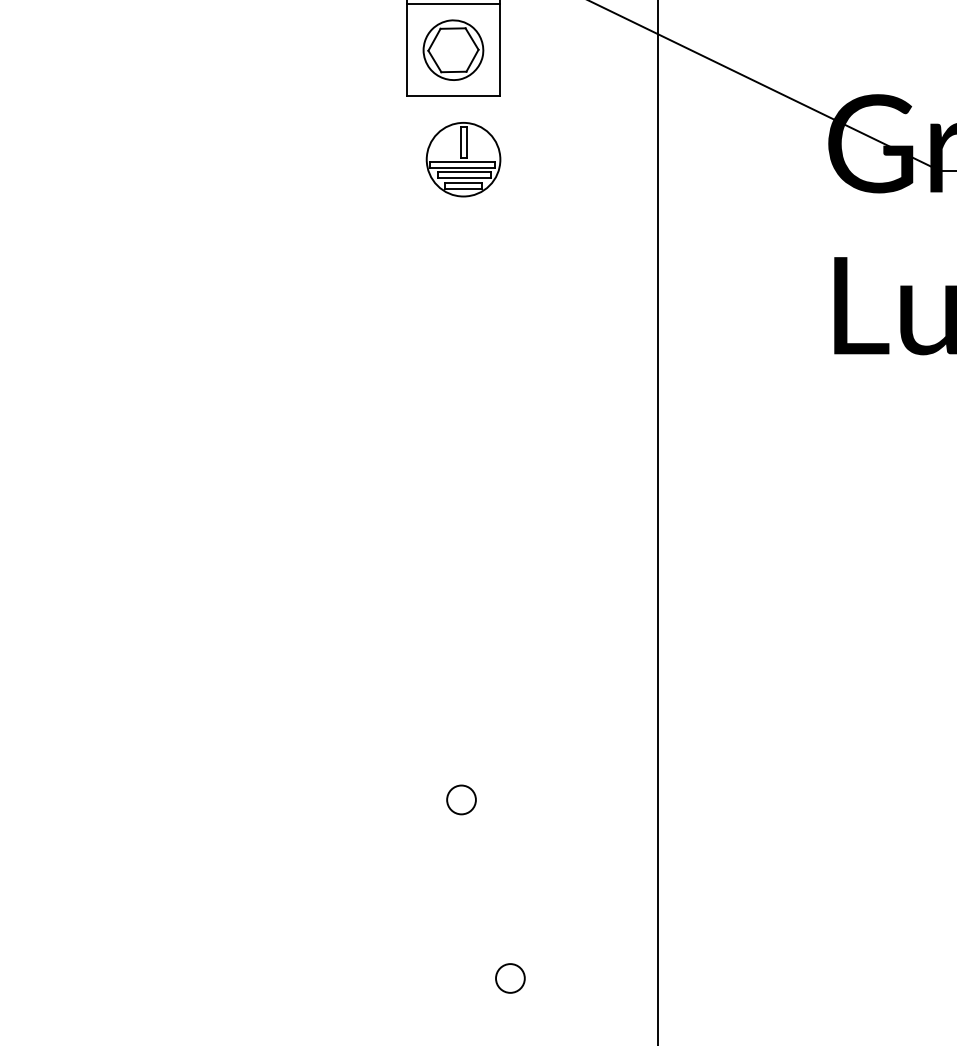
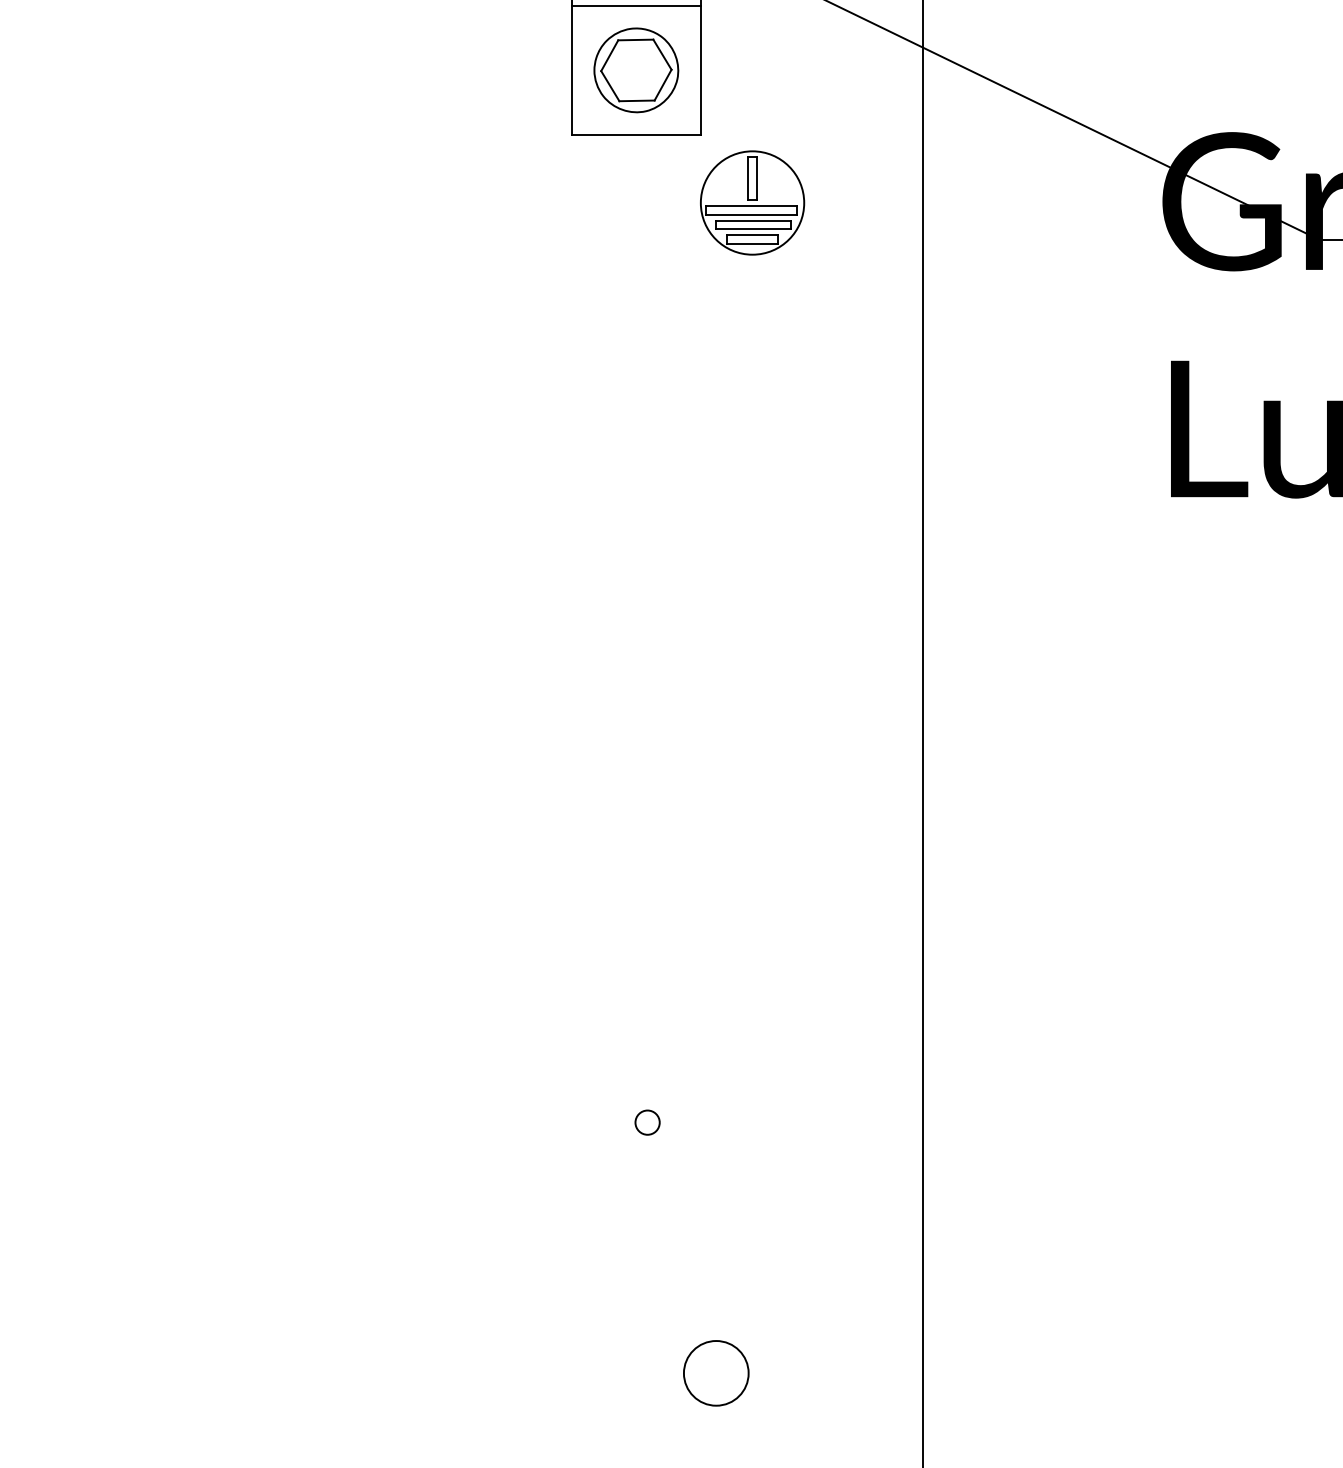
part: (463, 159) -> (752, 202), moved
circle: (461, 799) -> (647, 1122), size x0.6
circle: (510, 978) -> (716, 1373), size x1.6

